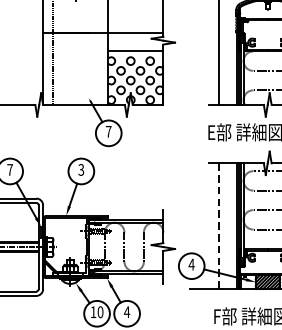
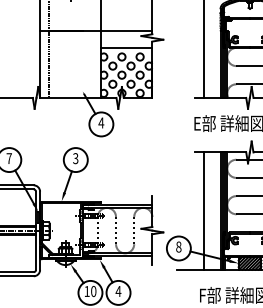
text: (108, 131) -> (101, 122), 7 -> 4
line: (219, 226) -> (204, 211), dashed -> solid
text: (191, 264) -> (178, 246), 4 -> 8

